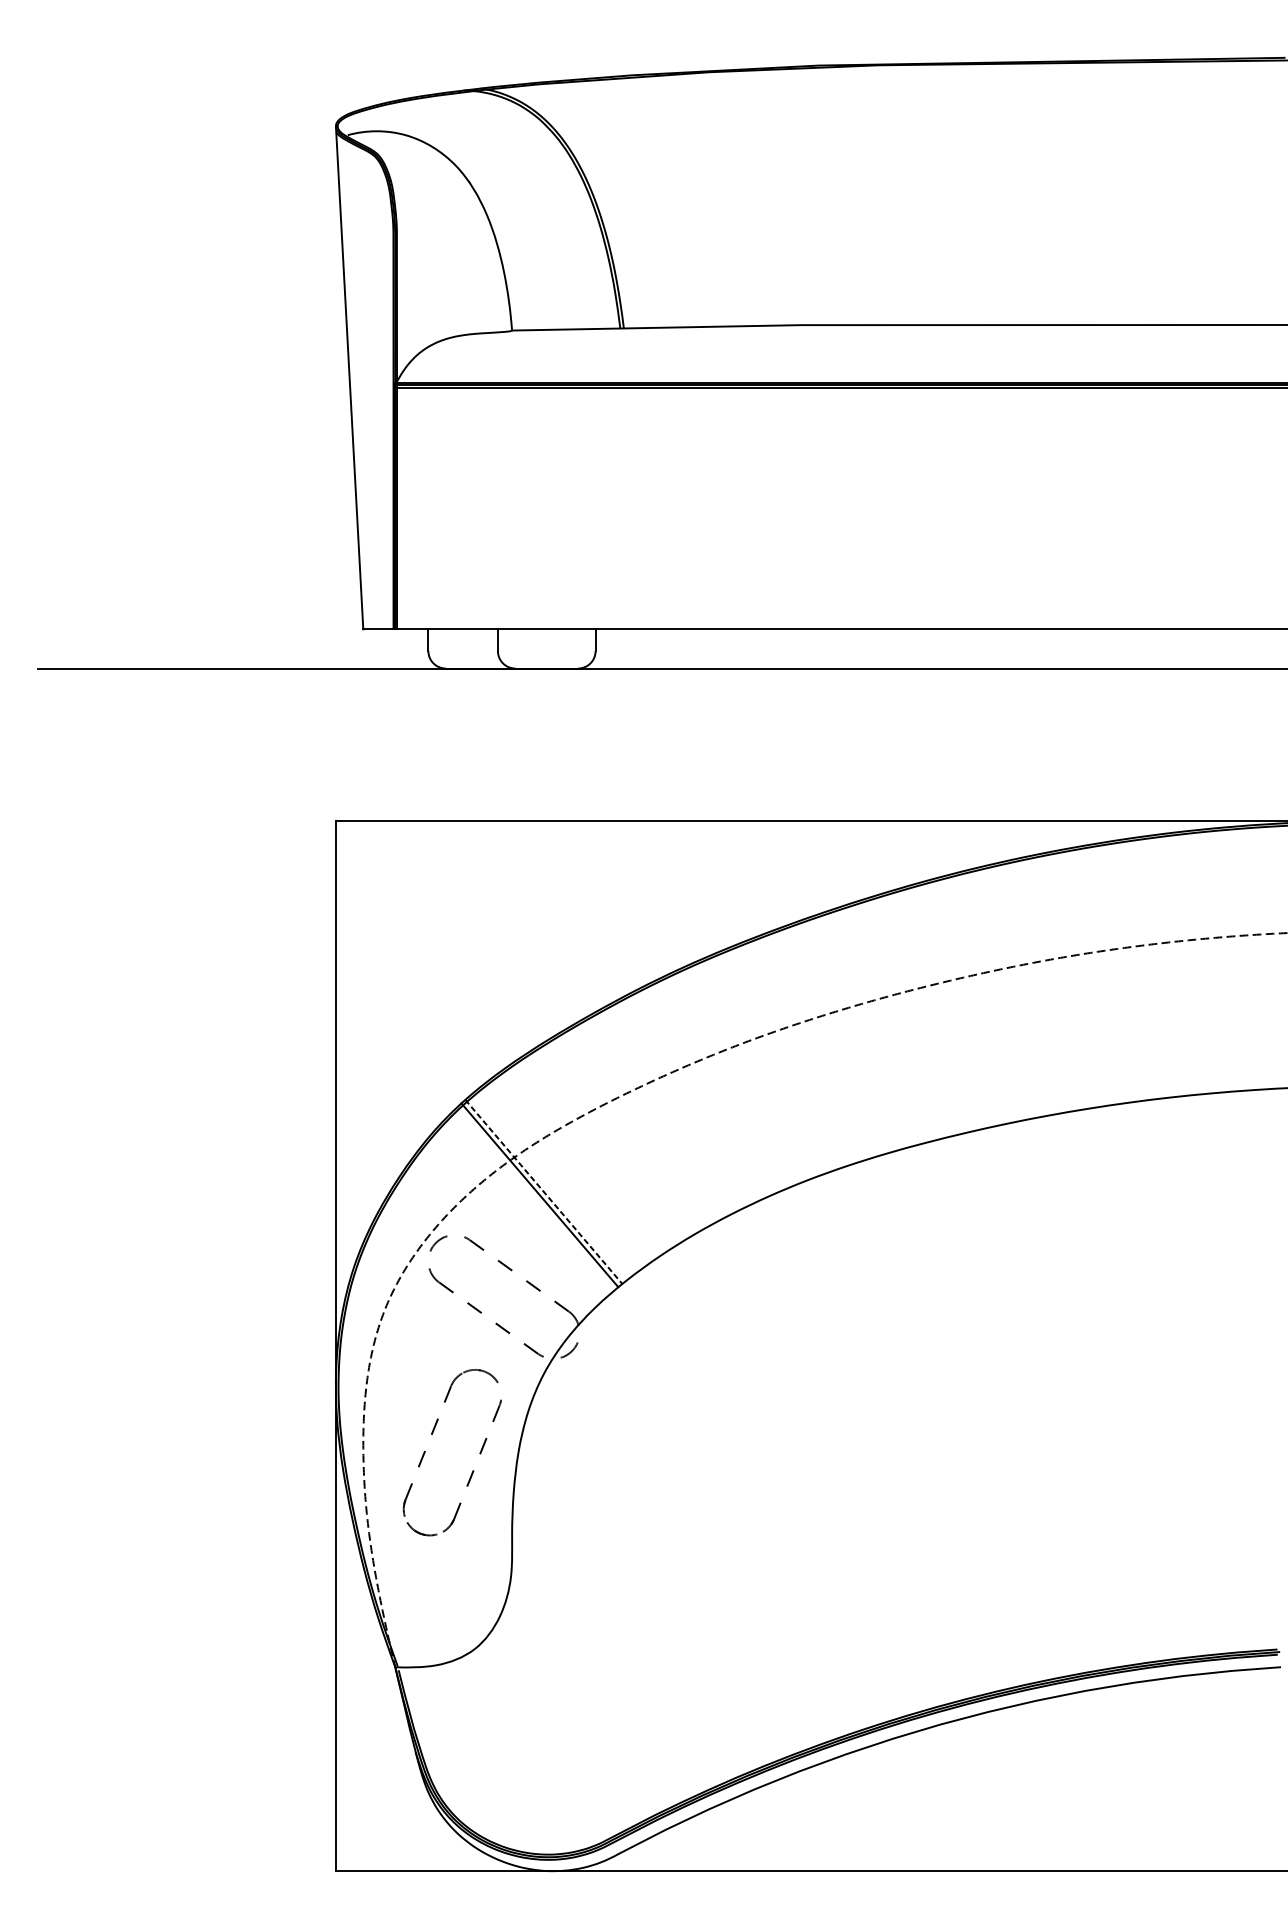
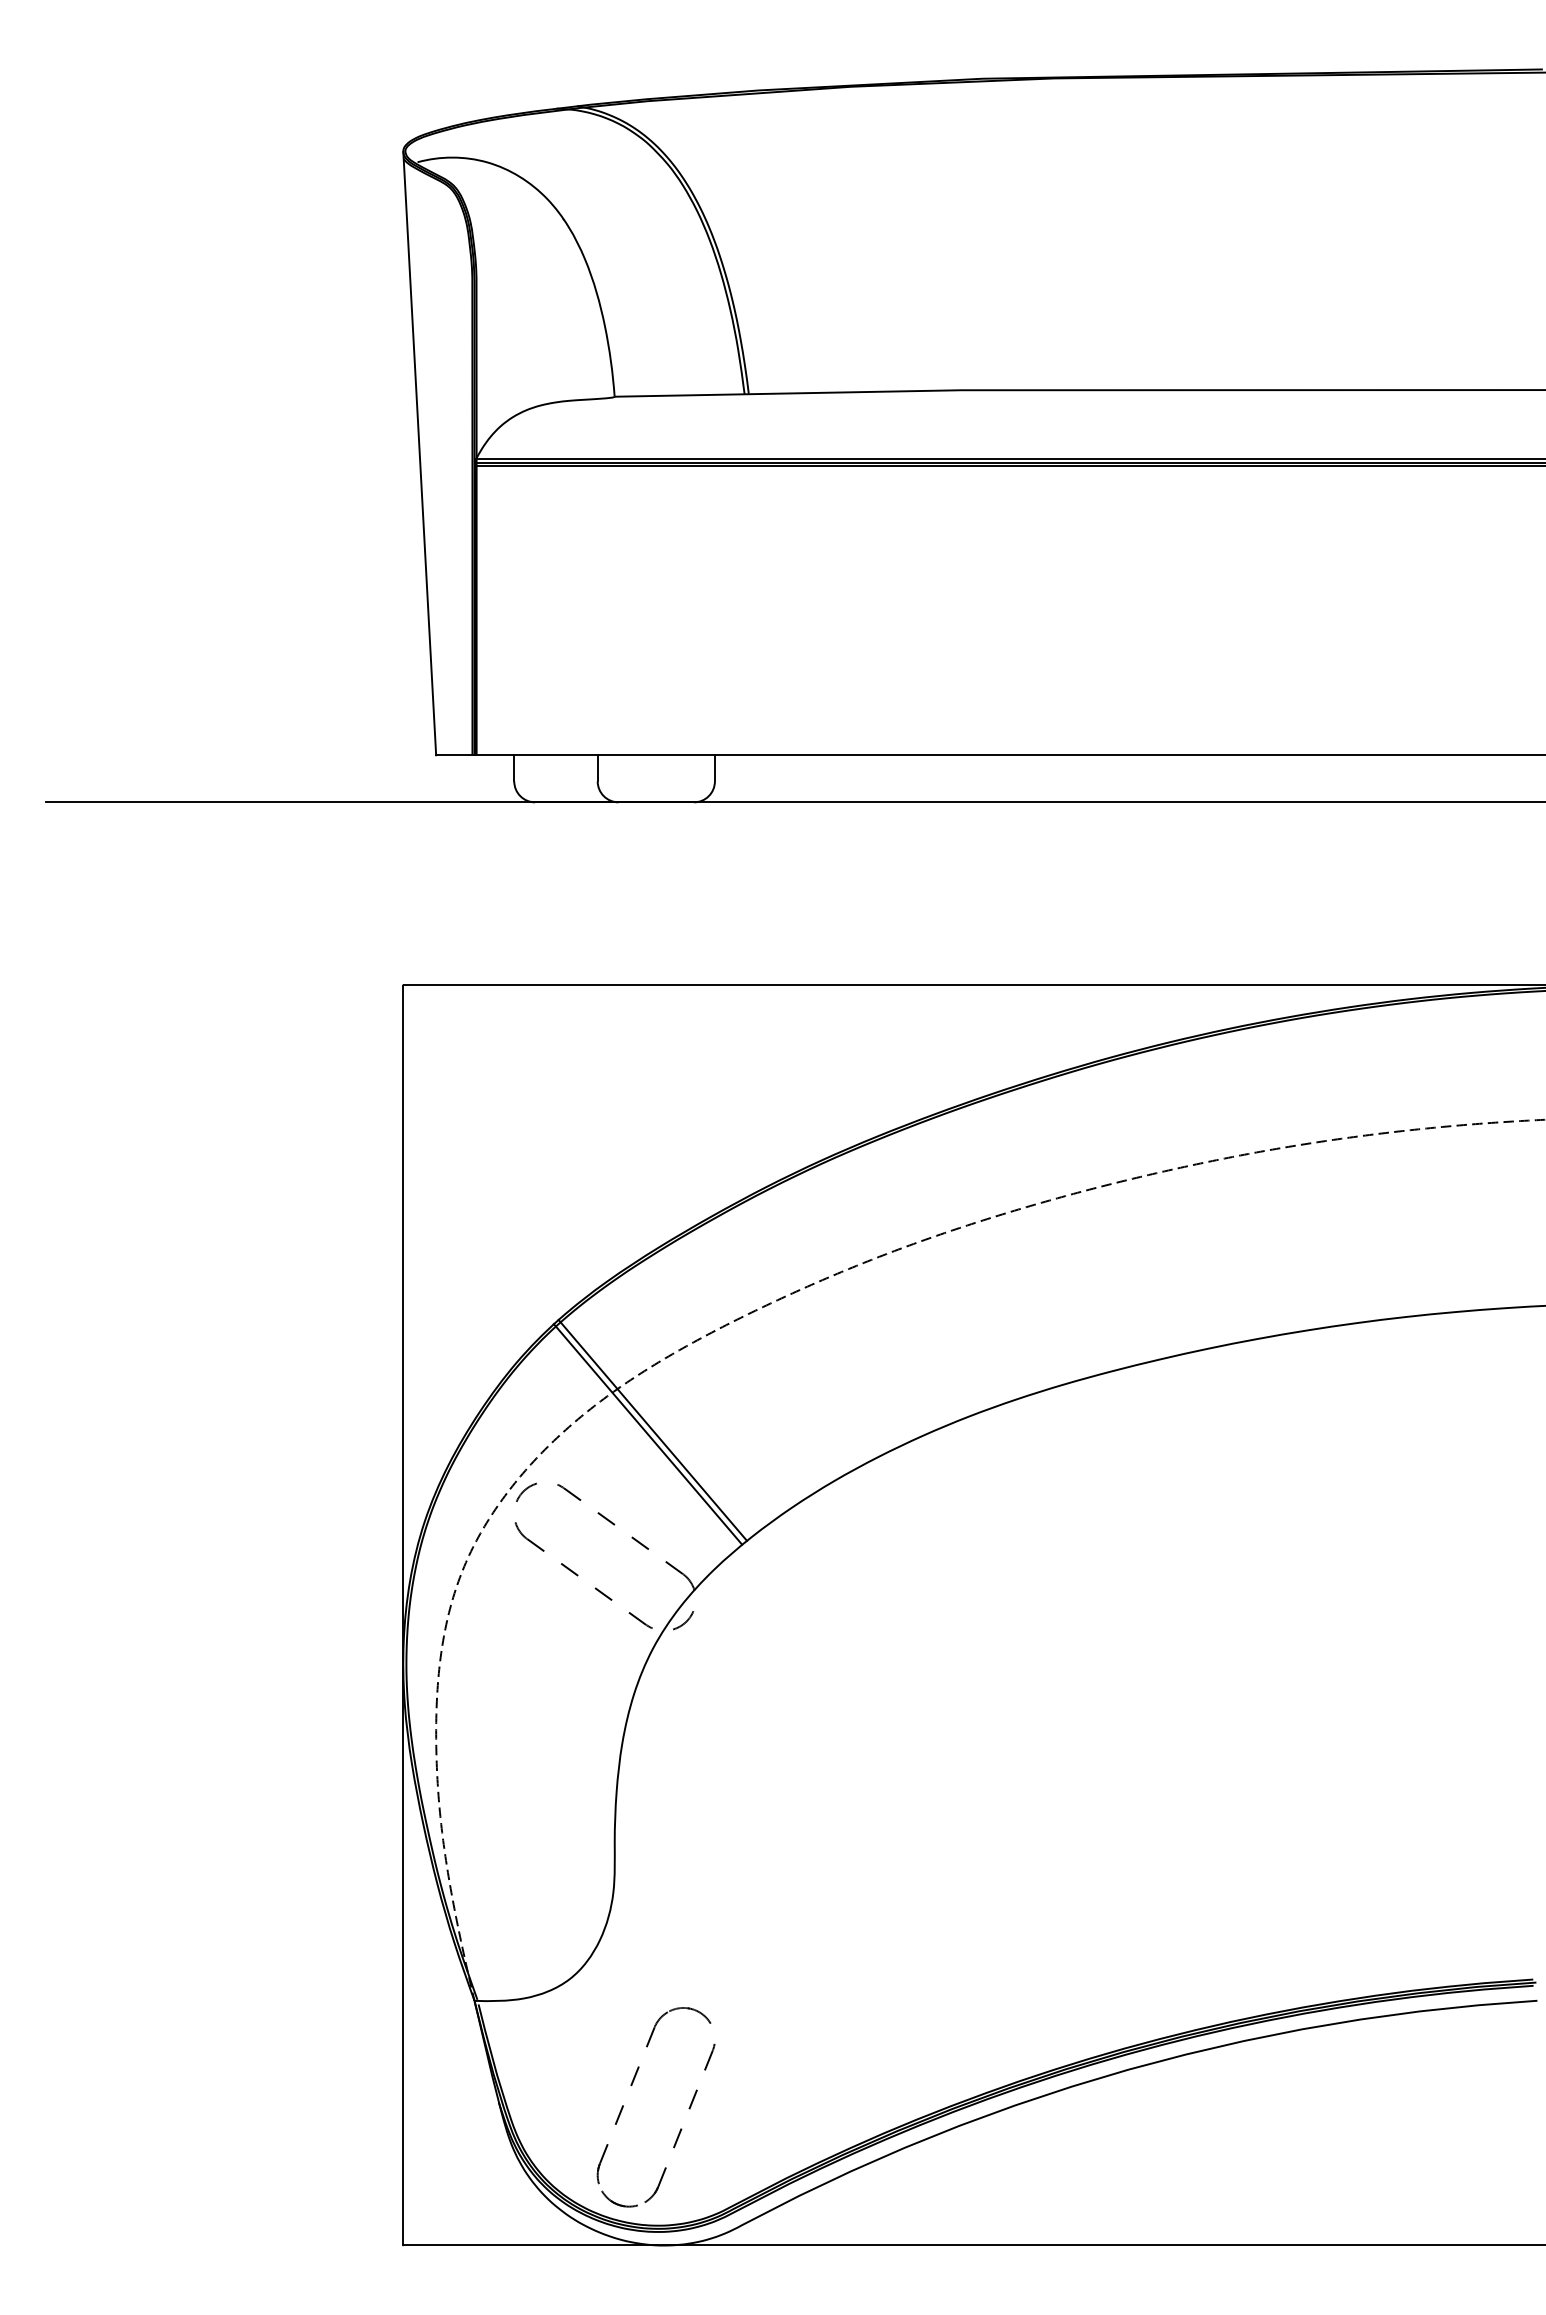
line: (544, 1191) -> (653, 1430), dashed -> solid
part: (432, 1434) -> (632, 2085), moved

